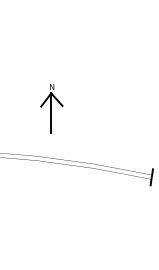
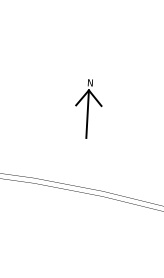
part: (51, 108) -> (88, 108), moved

